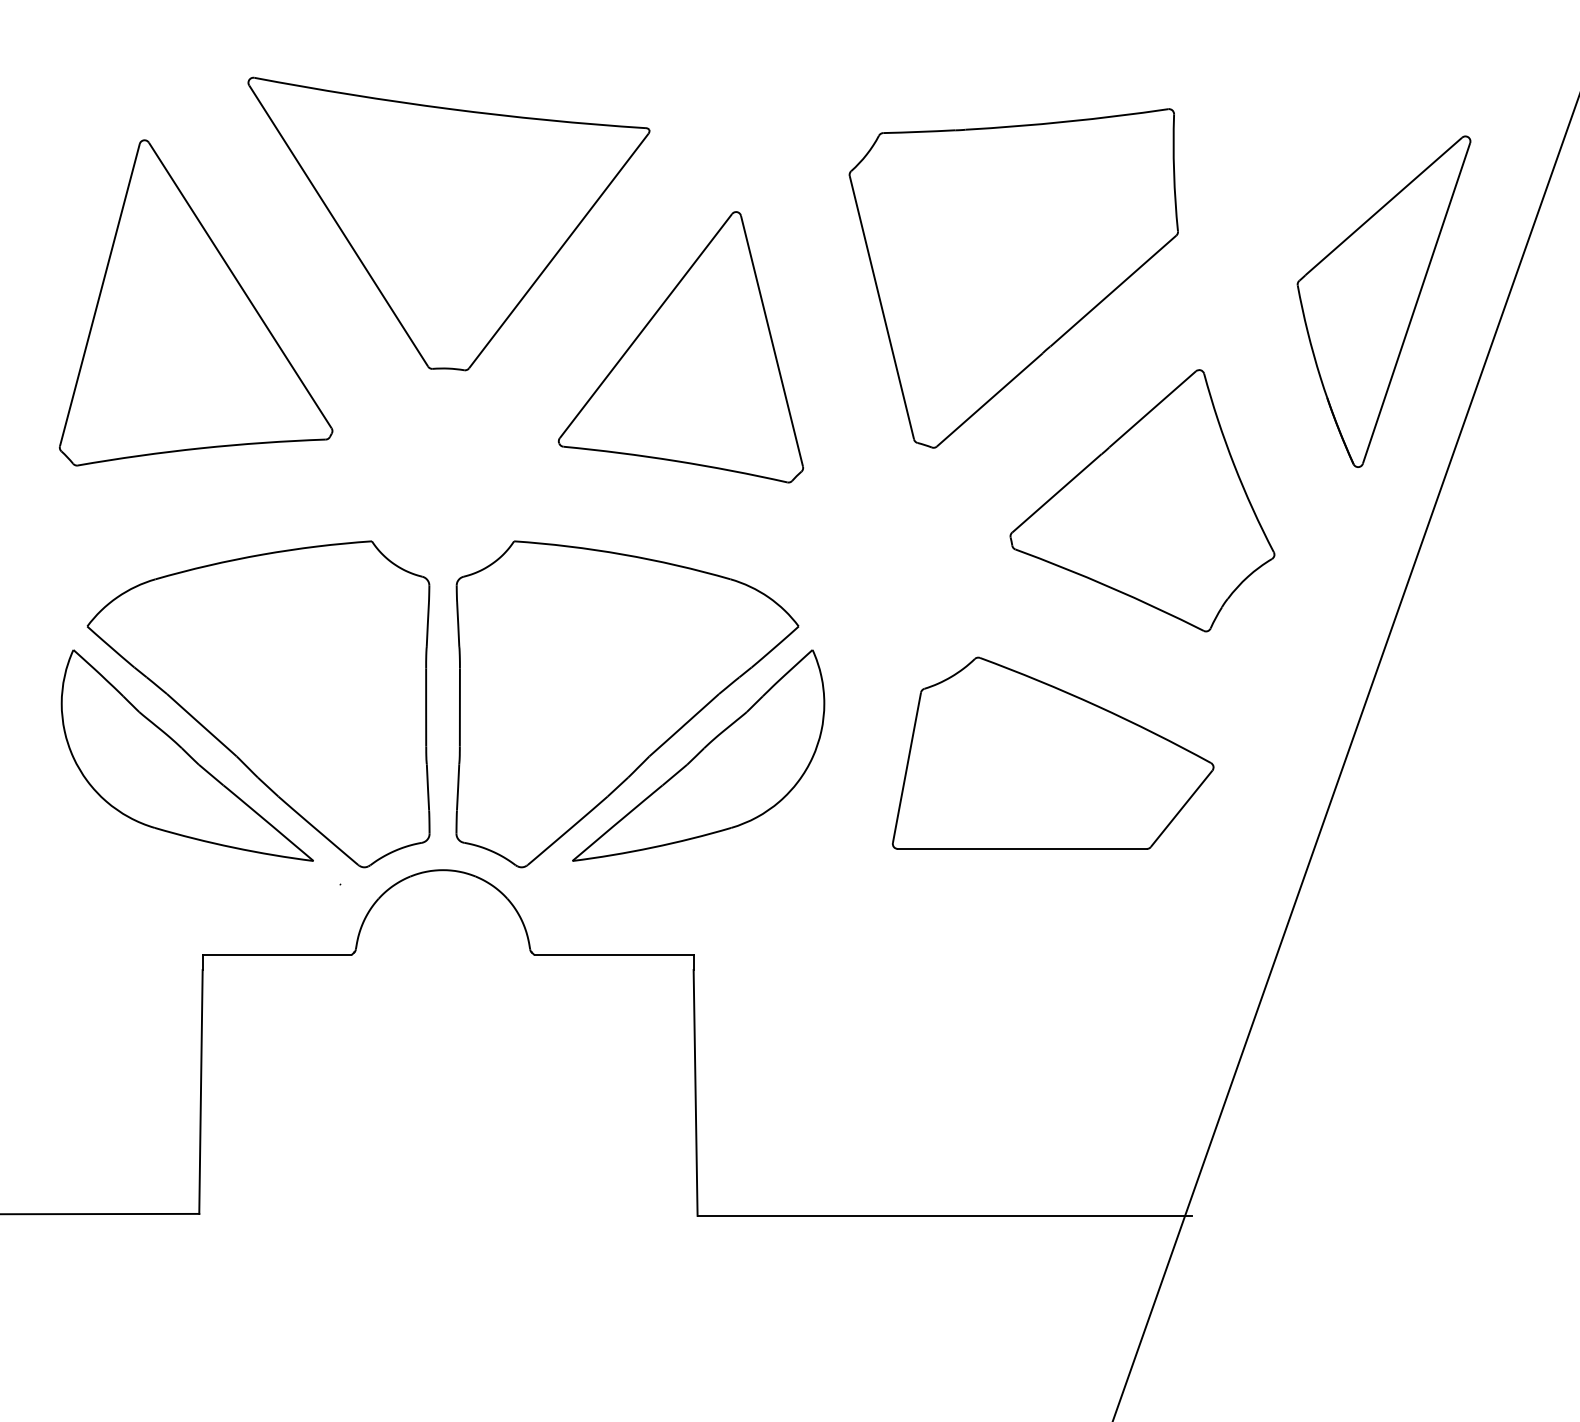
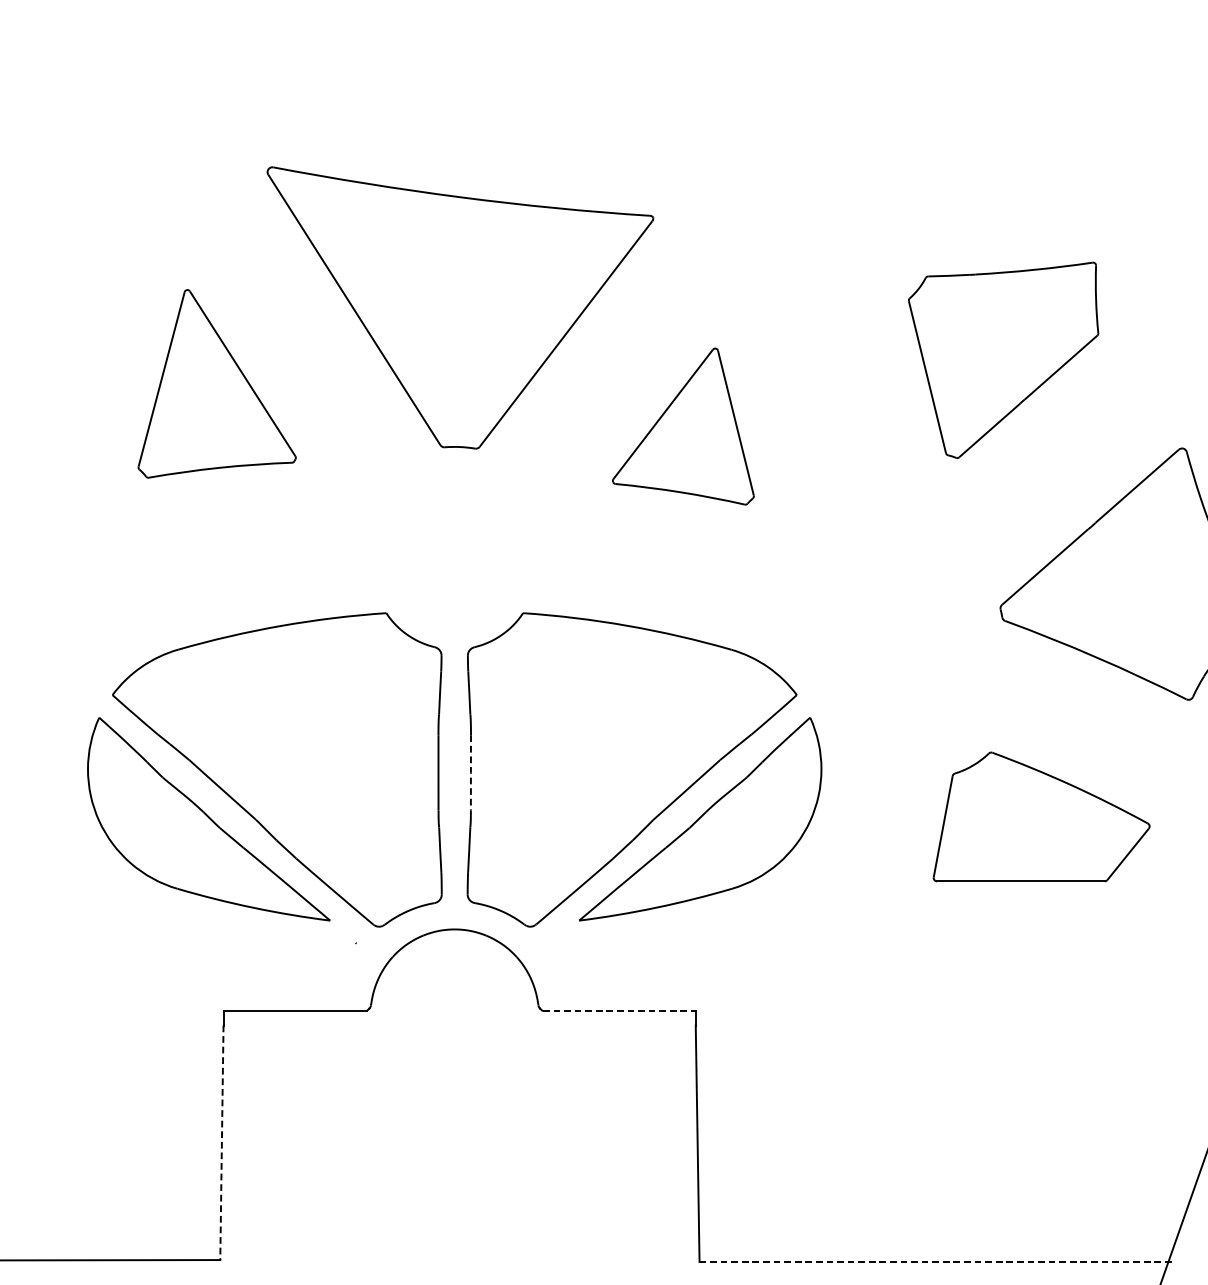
part: (1013, 278) -> (1003, 360), size x0.6
part: (195, 302) -> (216, 383), size x0.6
part: (680, 347) -> (683, 426), size x0.6
line: (459, 707) -> (470, 772), solid -> dashed
part: (1053, 752) -> (1041, 816), size x0.7
line: (614, 955) -> (619, 1011), solid -> dashed
line: (200, 1091) -> (221, 1142), solid -> dashed
line: (945, 1215) -> (937, 1261), solid -> dashed

